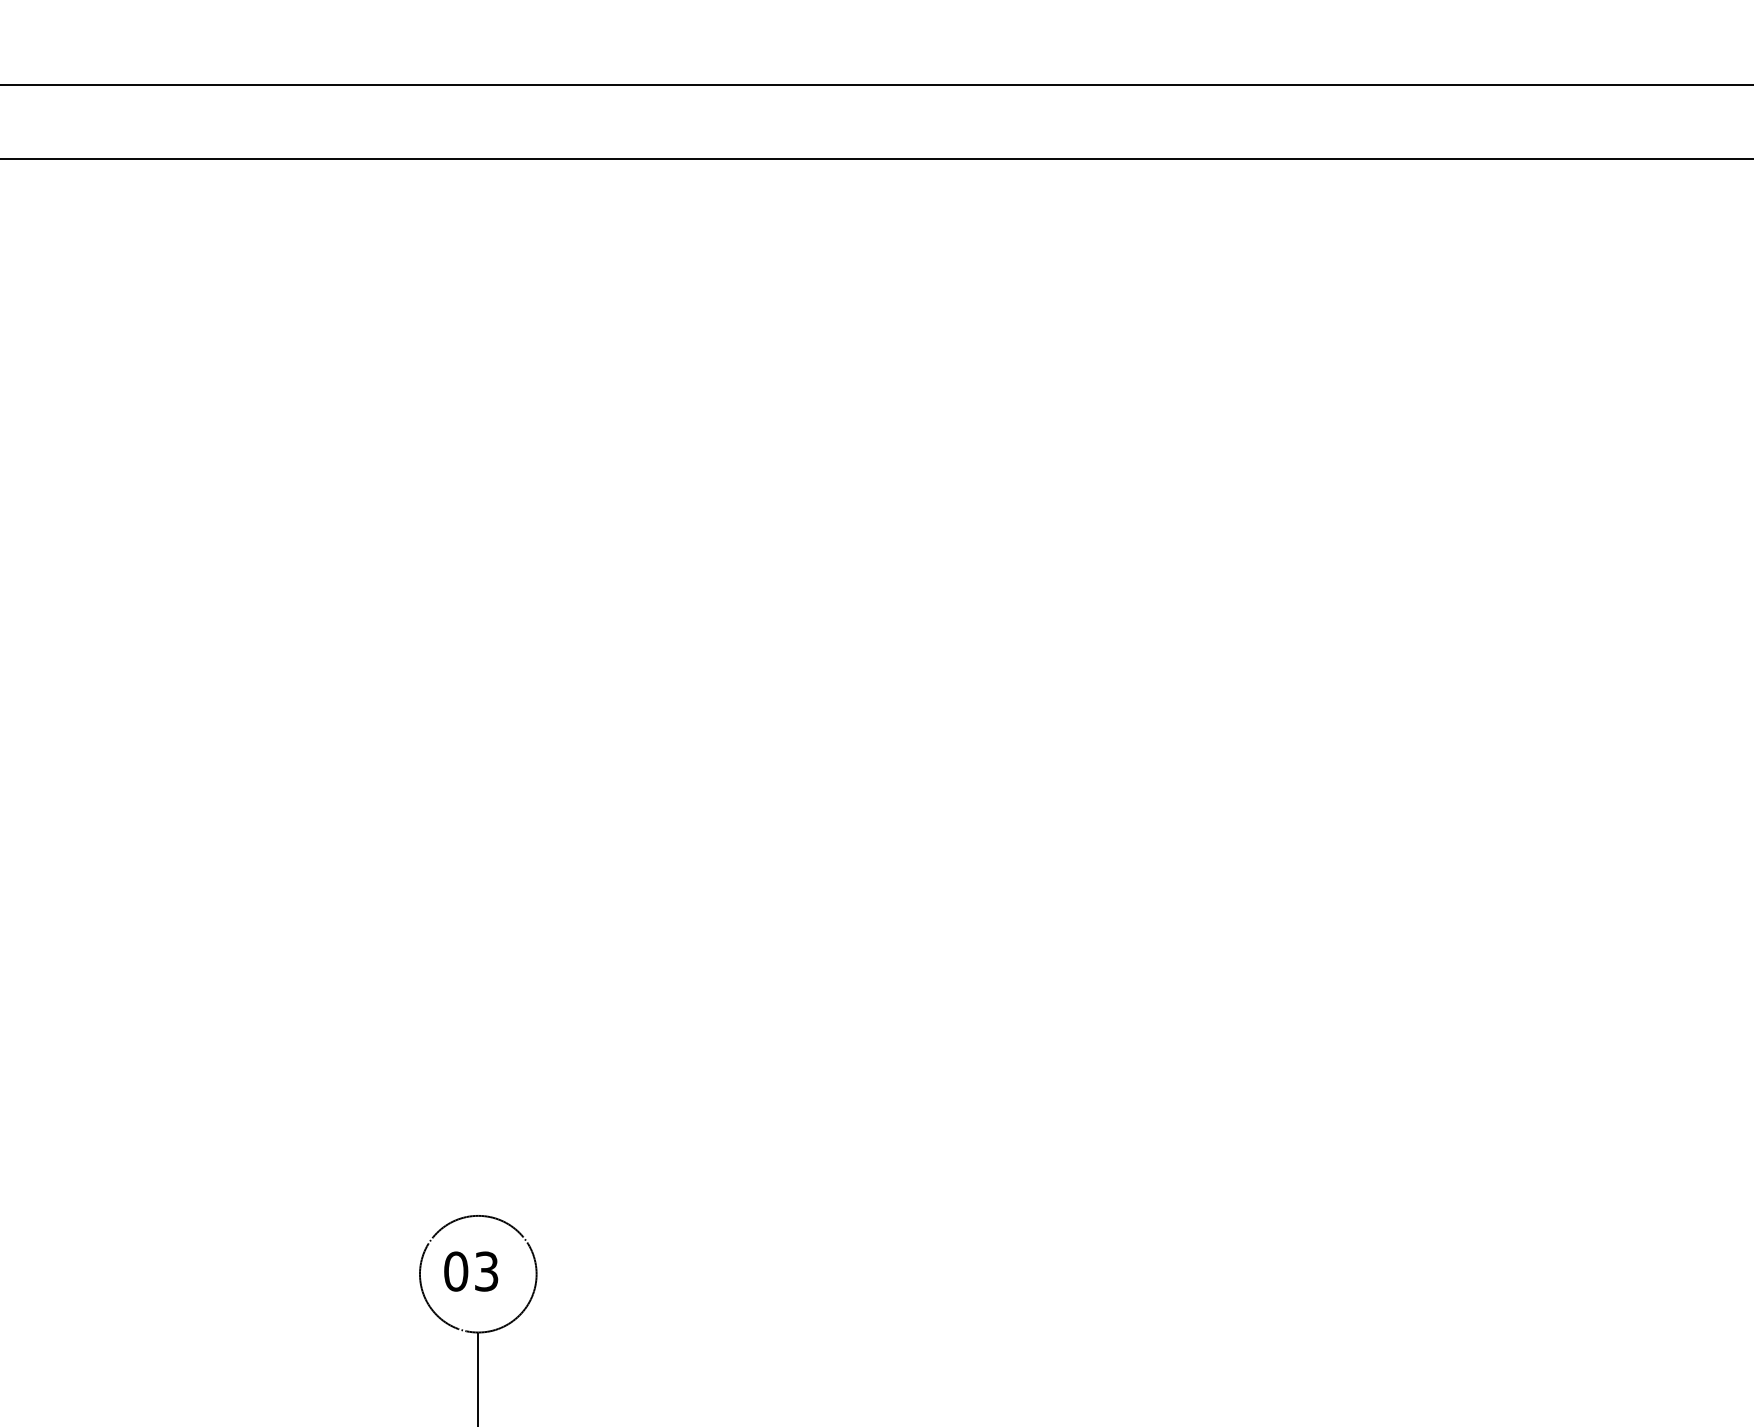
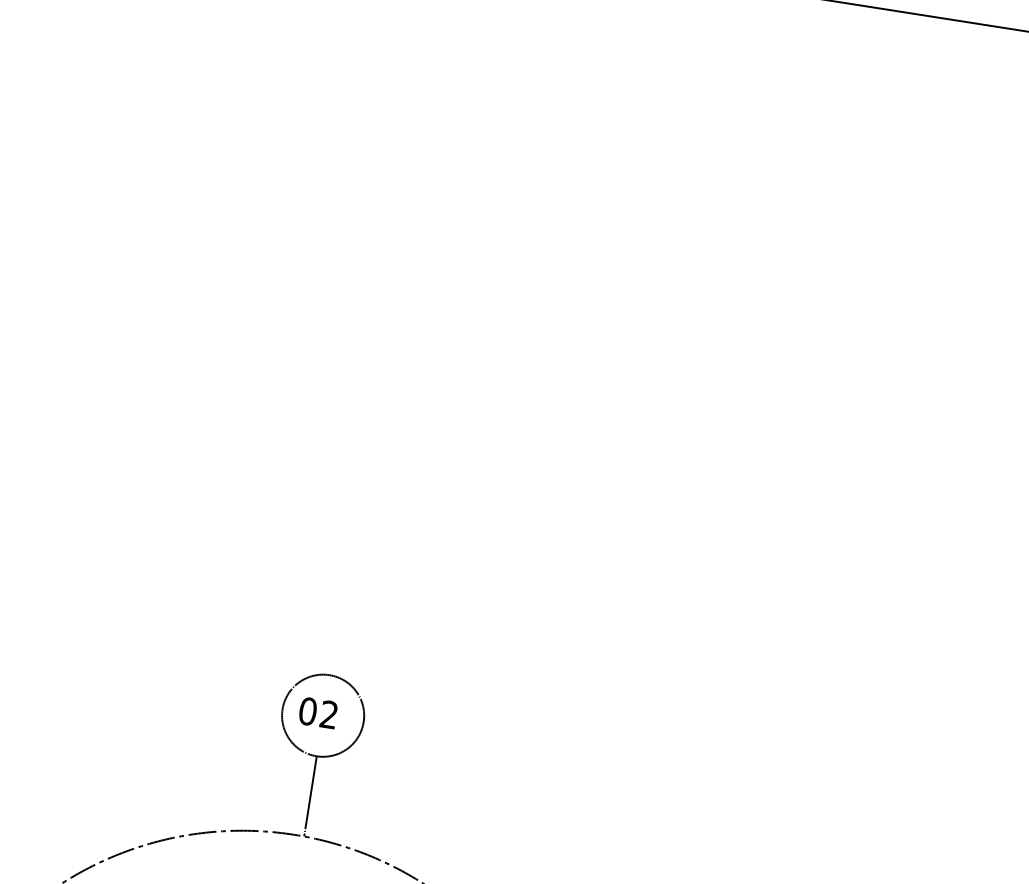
text: (486, 1271) -> (329, 714), 03 -> 02

